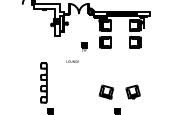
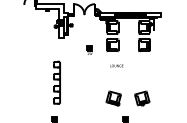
text: (72, 61) -> (116, 65), moved
part: (43, 82) -> (56, 82), moved

